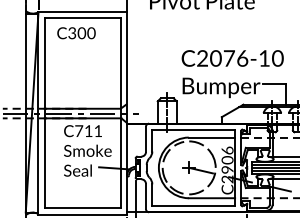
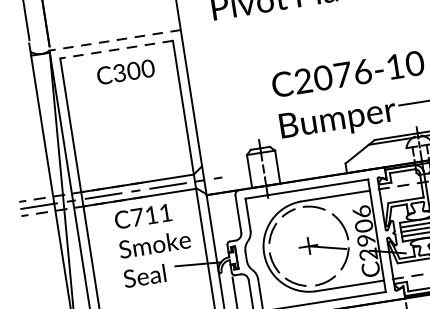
line: (82, 12) -> (114, 40), solid -> dashed
line: (82, 18) -> (116, 49), solid -> dashed
text: (76, 33) -> (125, 72), moved

